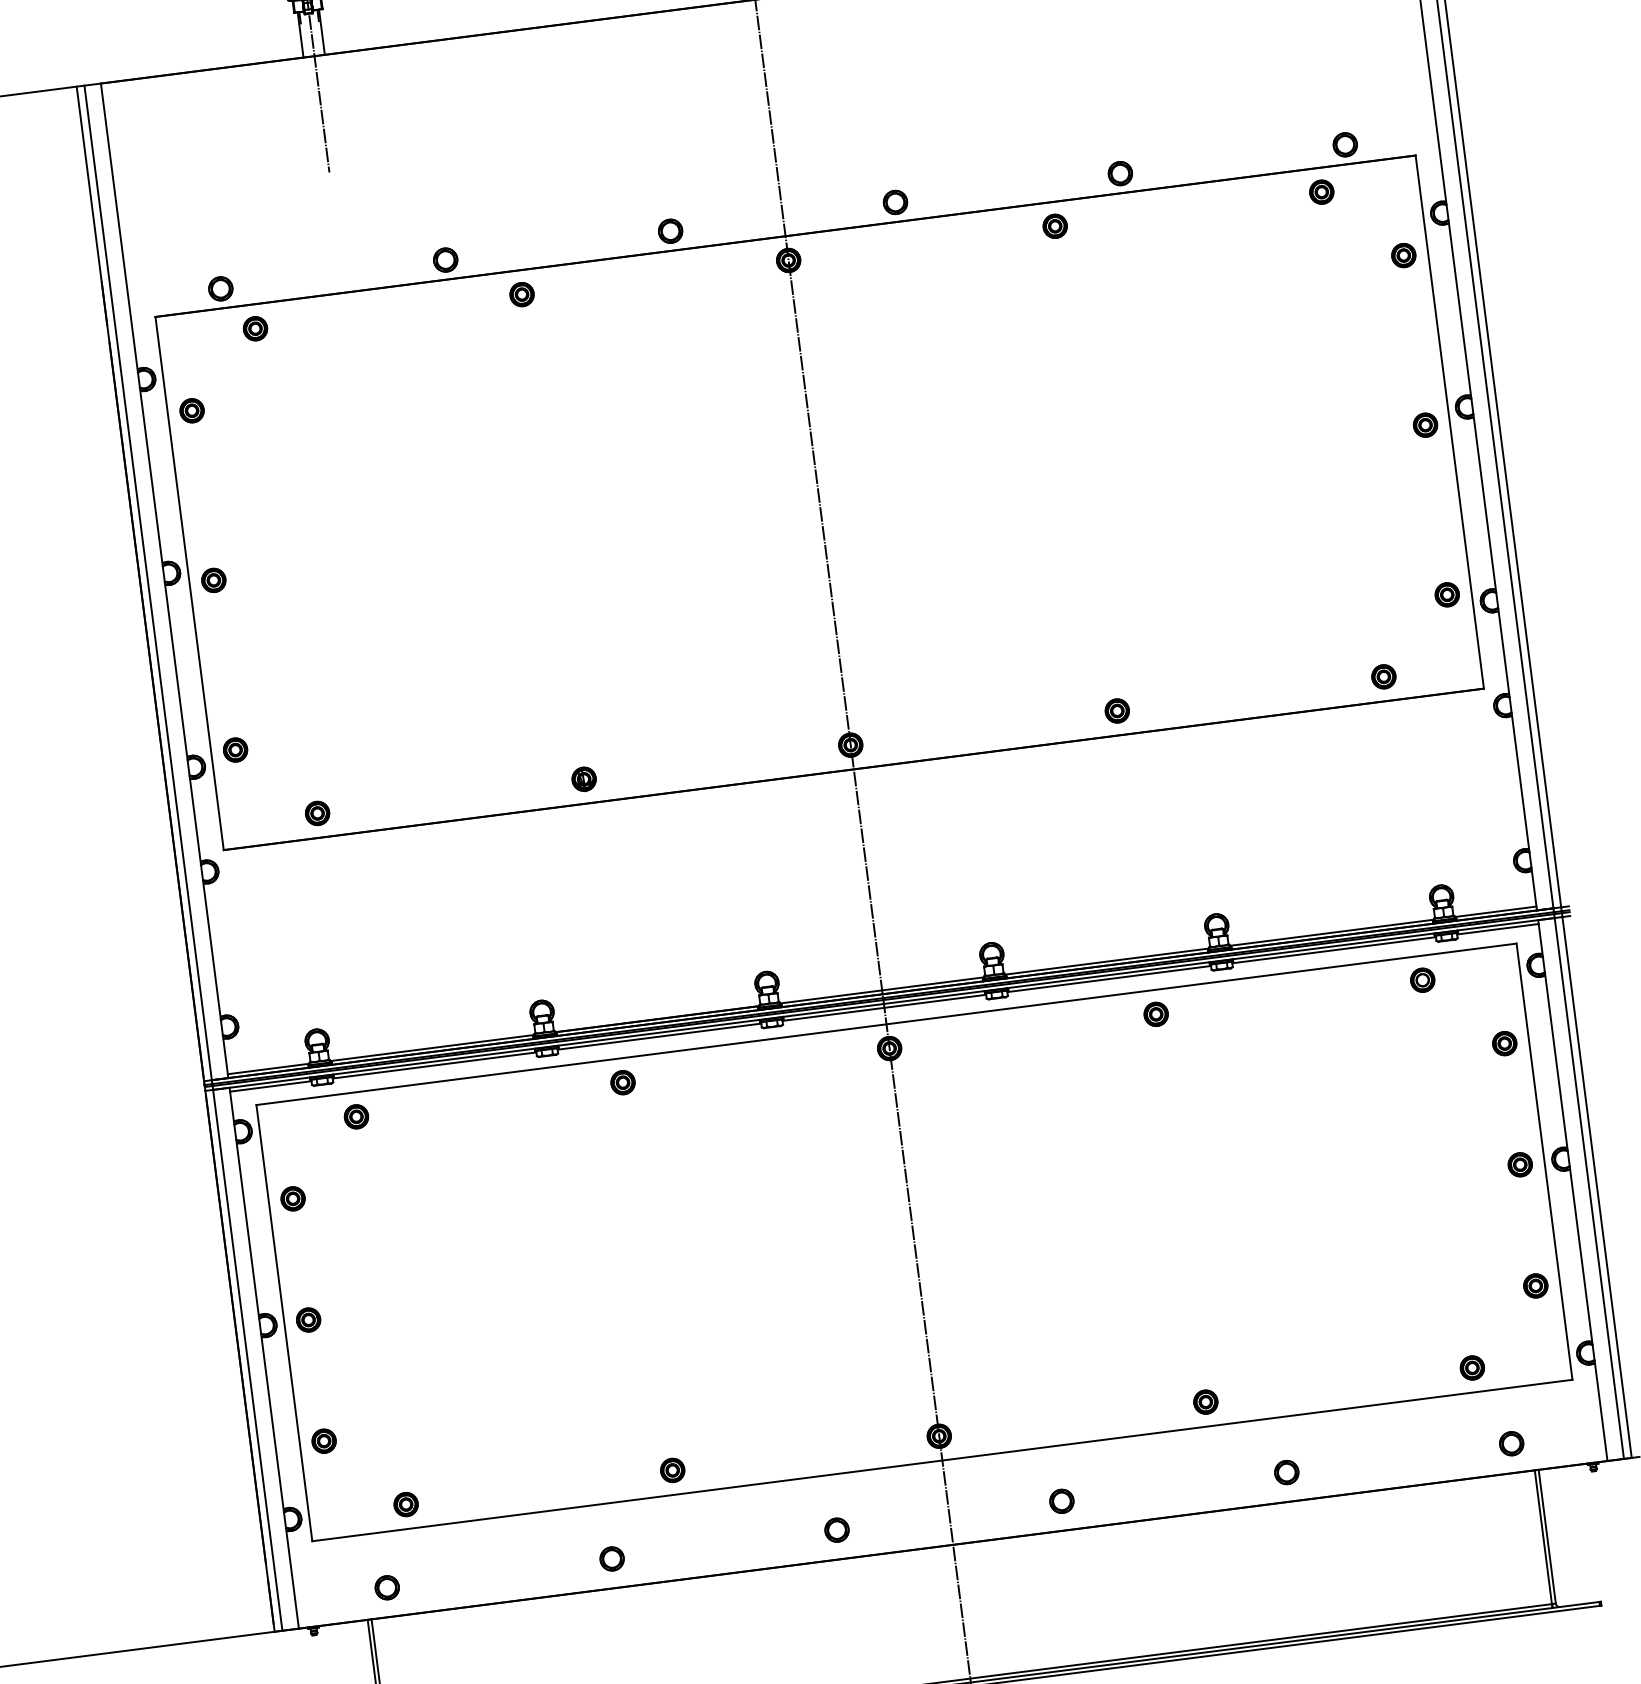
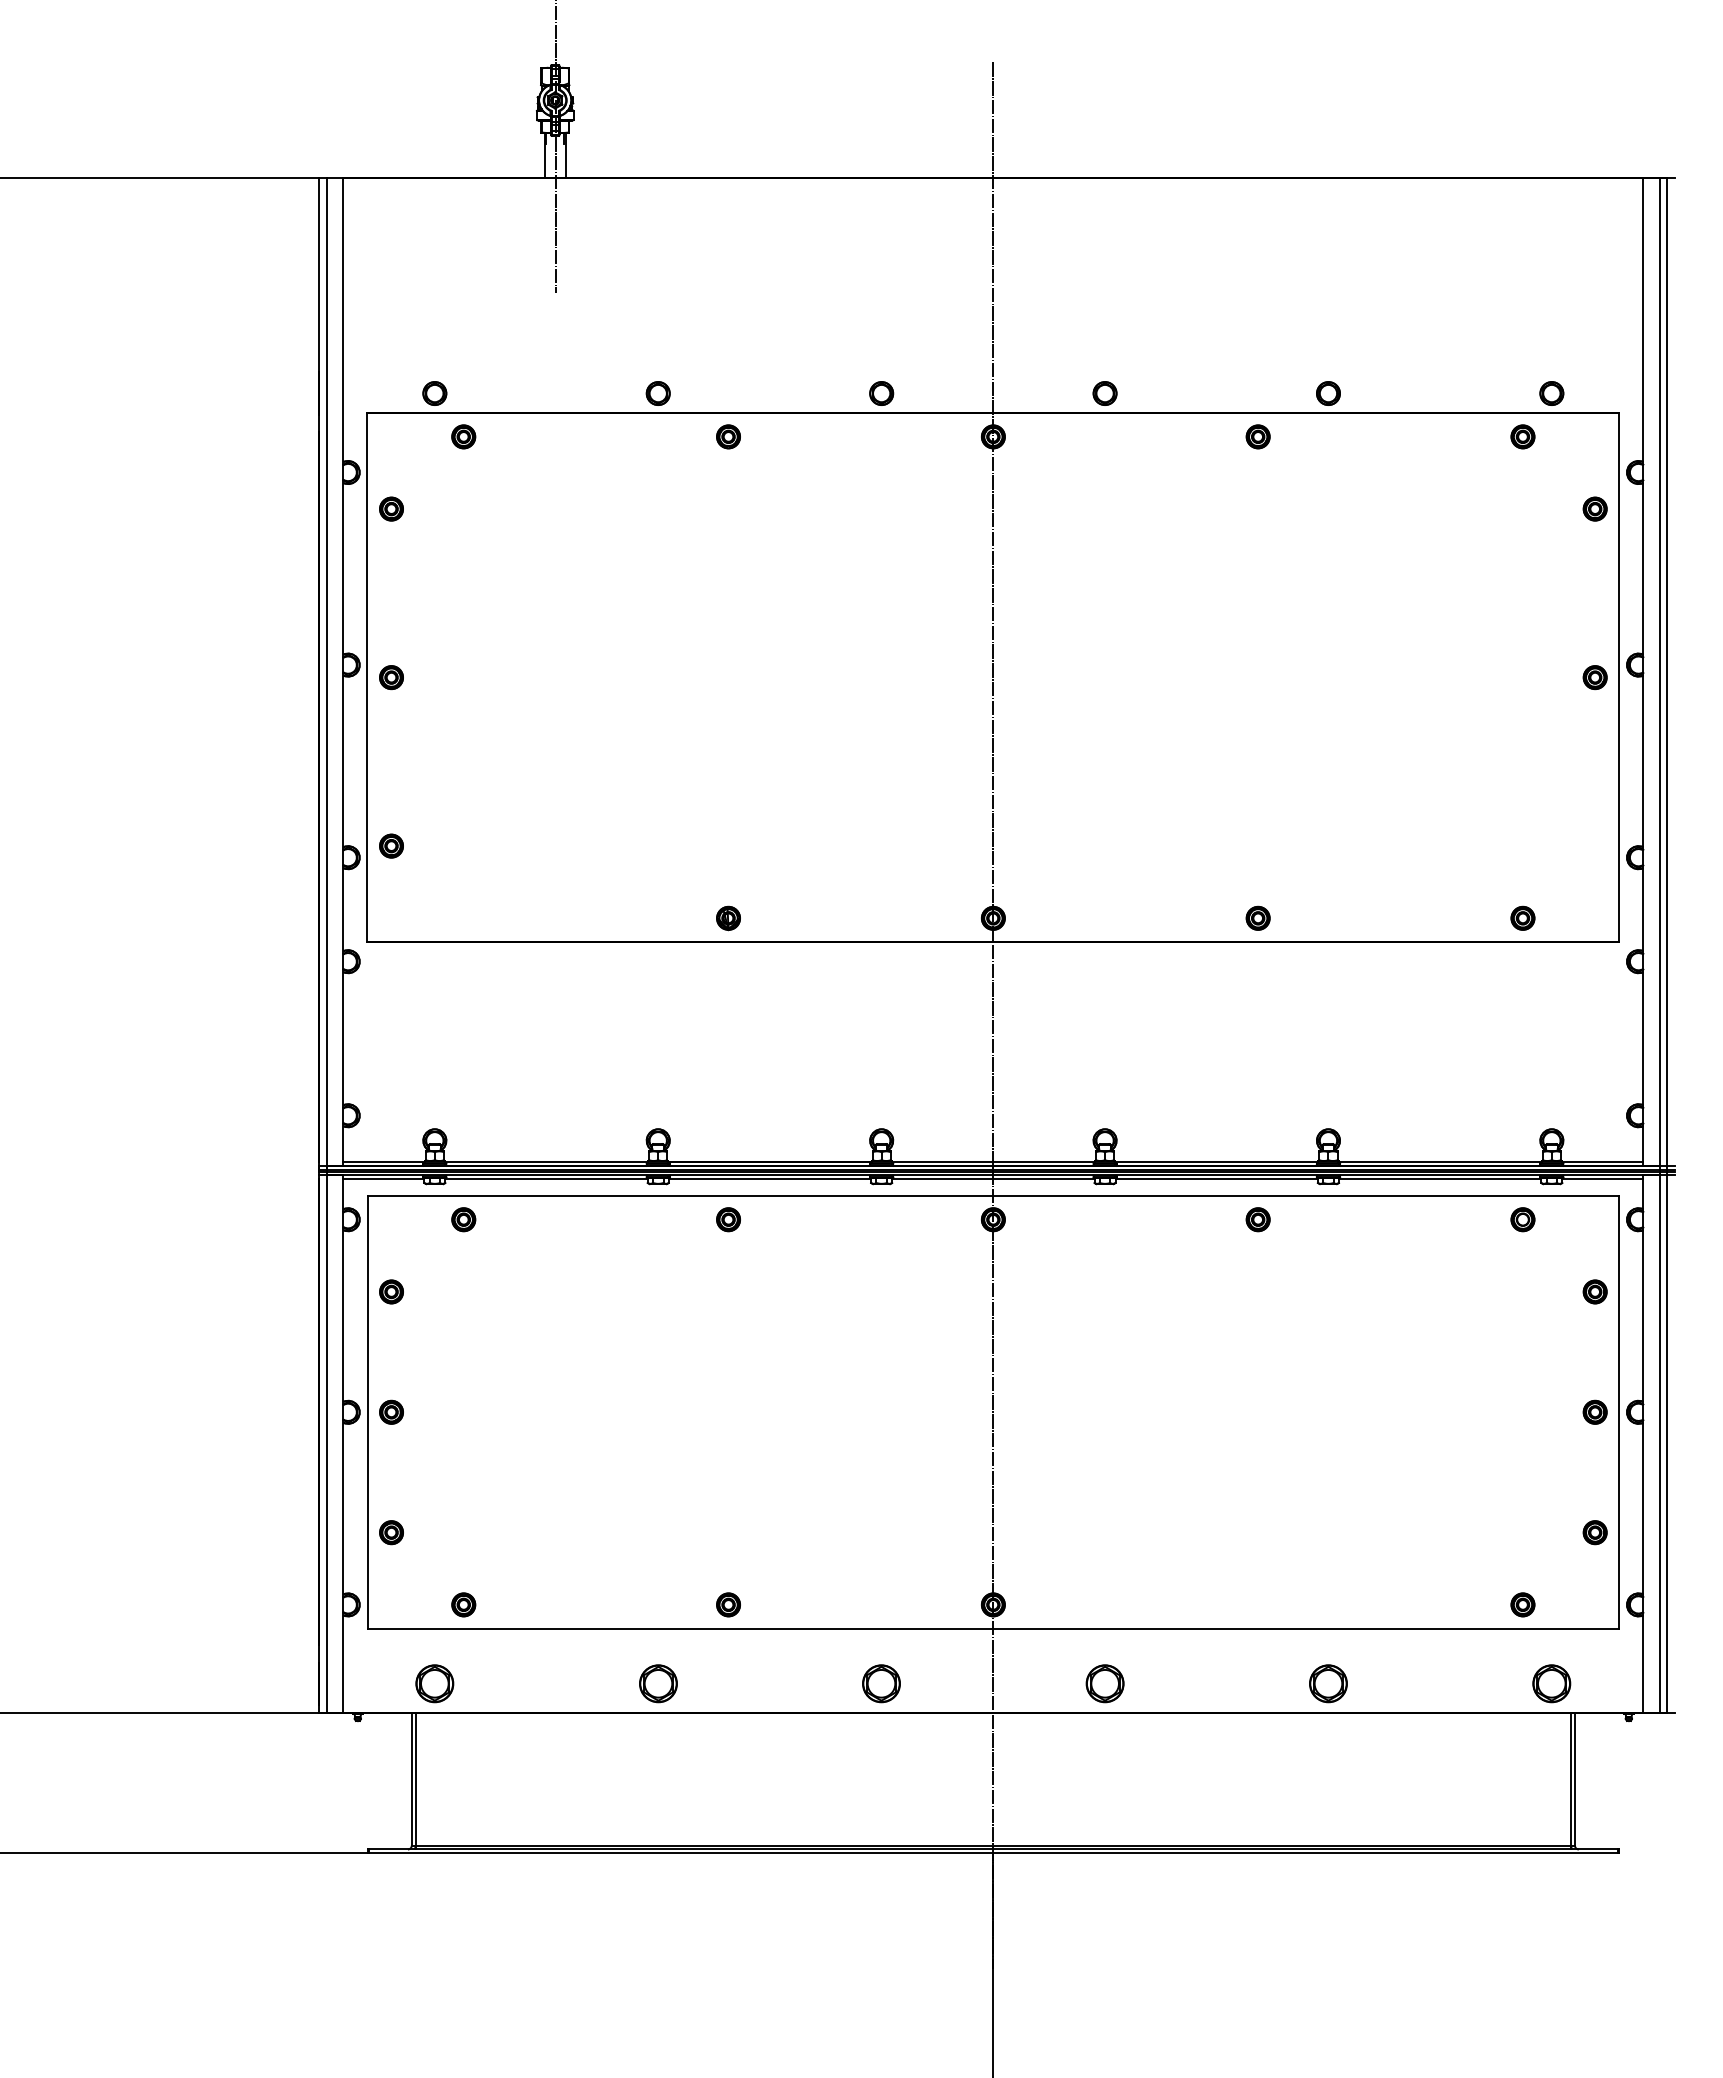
part: (1446, 594) -> (1594, 845), removed
part: (317, 812) -> (463, 917), removed
part: (1205, 1401) -> (1257, 1604), removed
part: (1511, 1443) -> (1551, 1683), size x1.6
part: (1286, 1472) -> (1328, 1683), size x1.6
part: (1061, 1501) -> (1104, 1683), size x1.6
part: (836, 1529) -> (881, 1683), size x1.6
part: (611, 1558) -> (657, 1683), size x1.6
part: (386, 1587) -> (434, 1683), size x1.6

